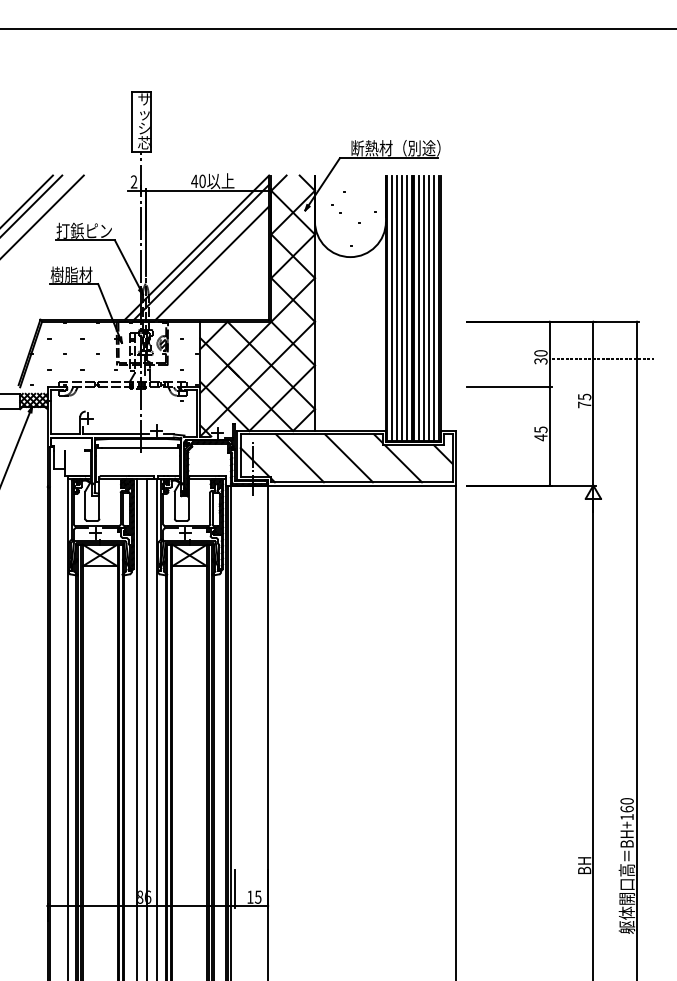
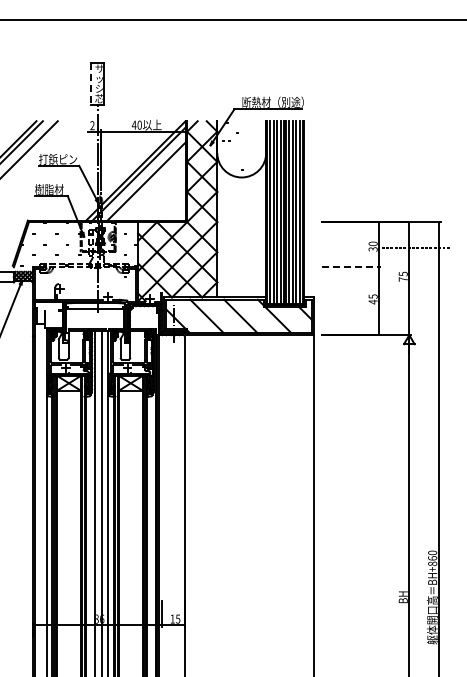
line: (131, 122) -> (90, 84), solid -> dashed
line: (509, 387) -> (351, 267), solid -> dashed
text: (626, 816) -> (432, 563), BH+160 -> BH+860

